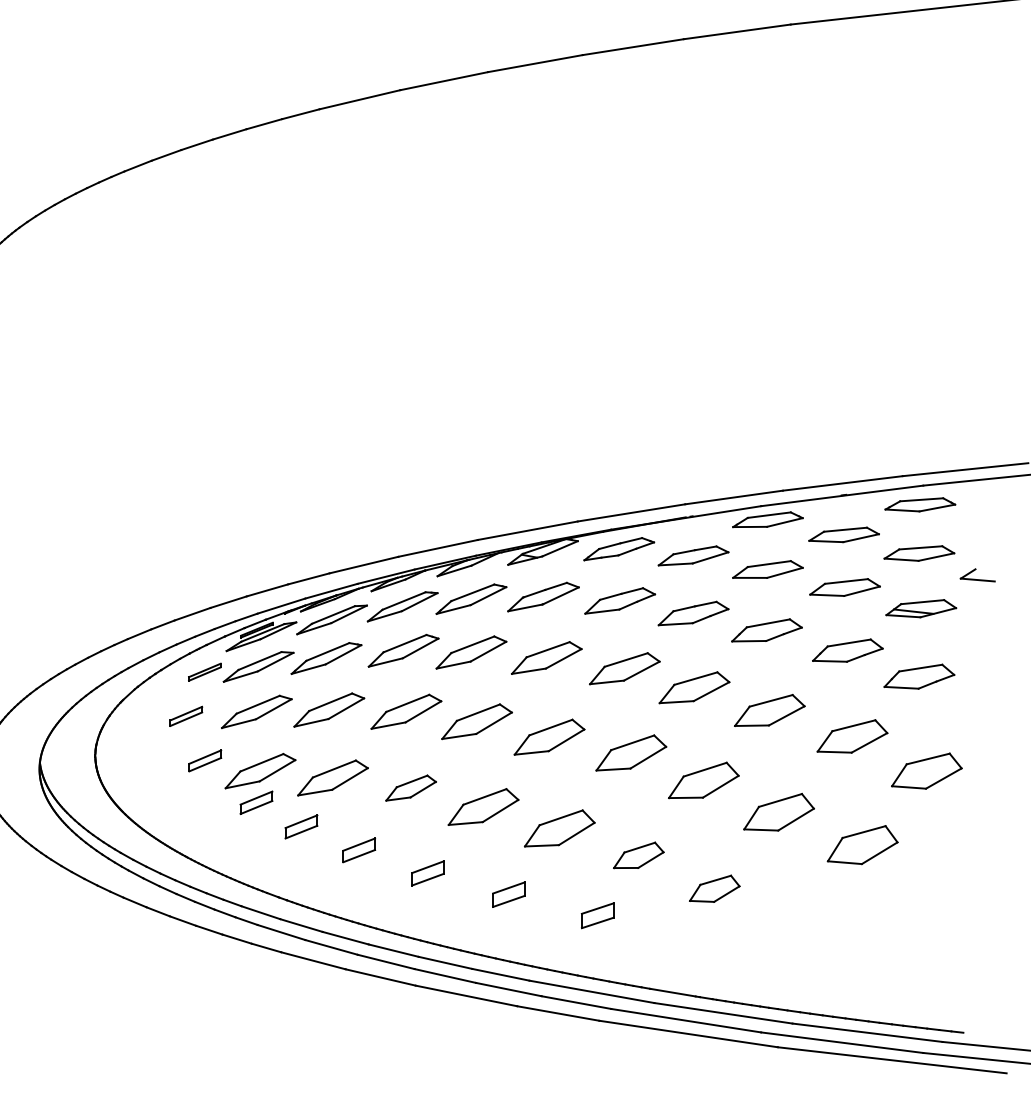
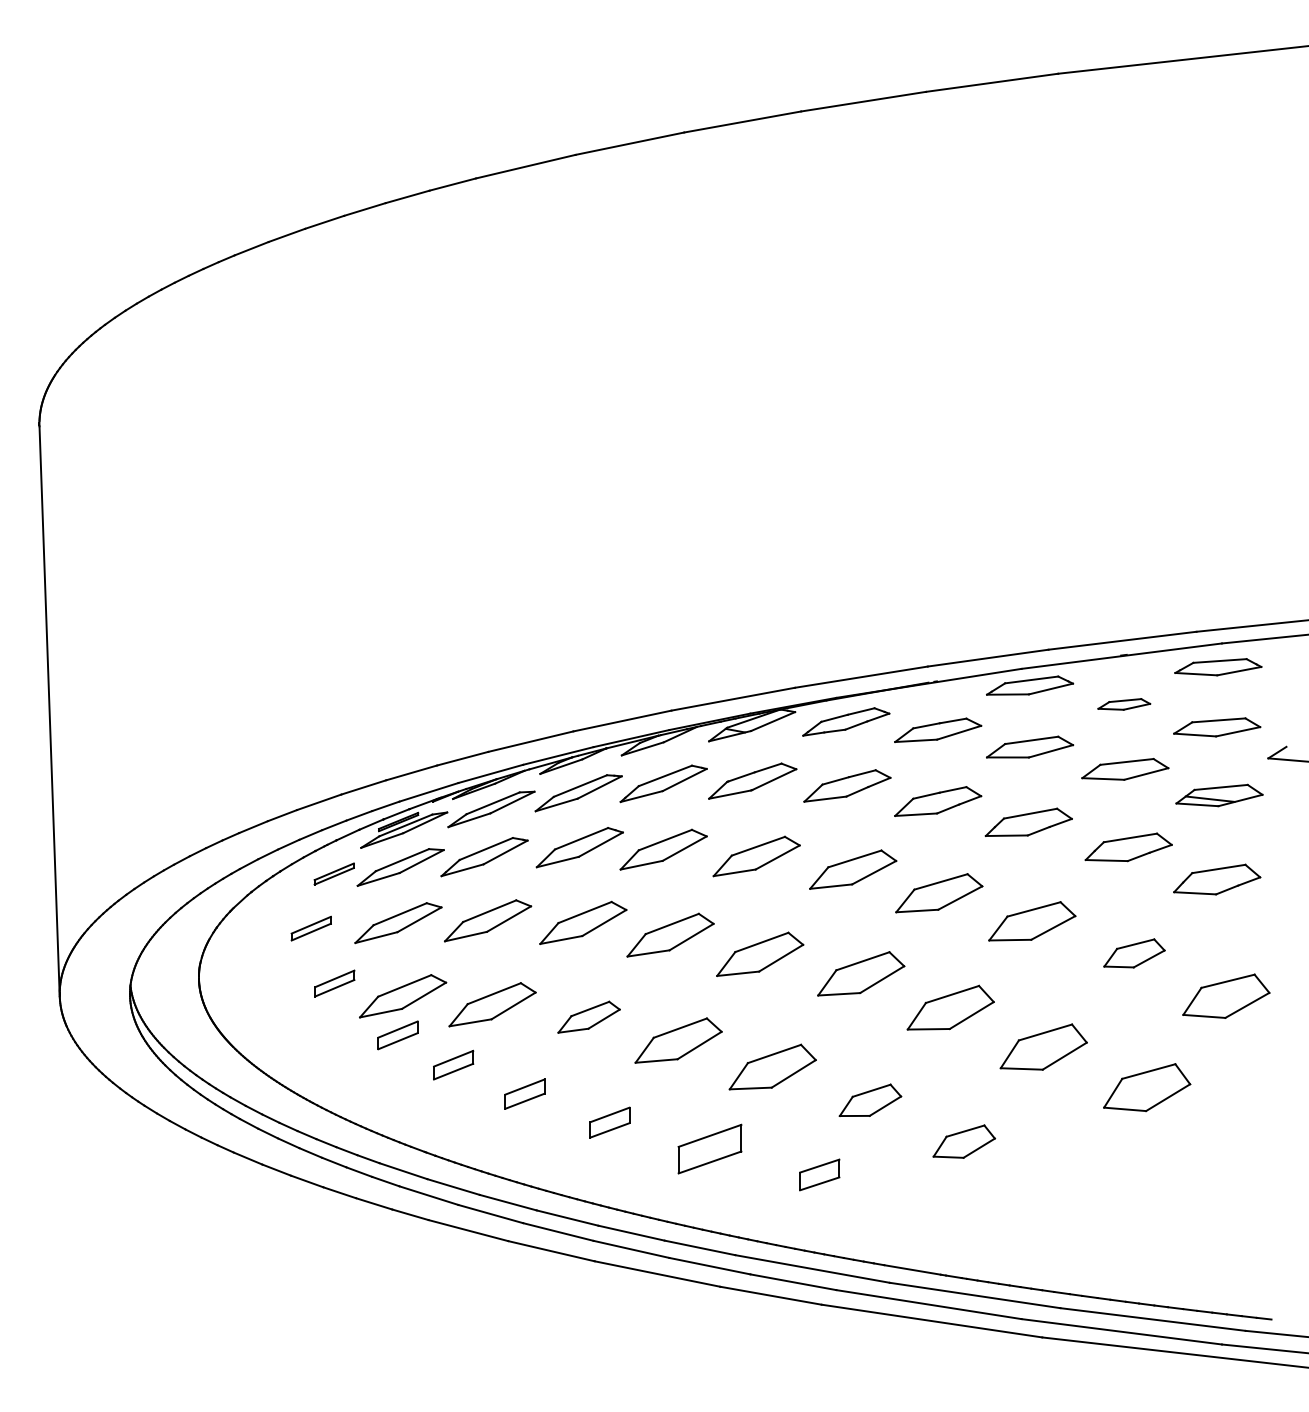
part: (844, 535) -> (1124, 704), size x0.6
part: (852, 736) -> (1134, 953), size x0.7
part: (508, 894) -> (709, 1148), size x1.6

